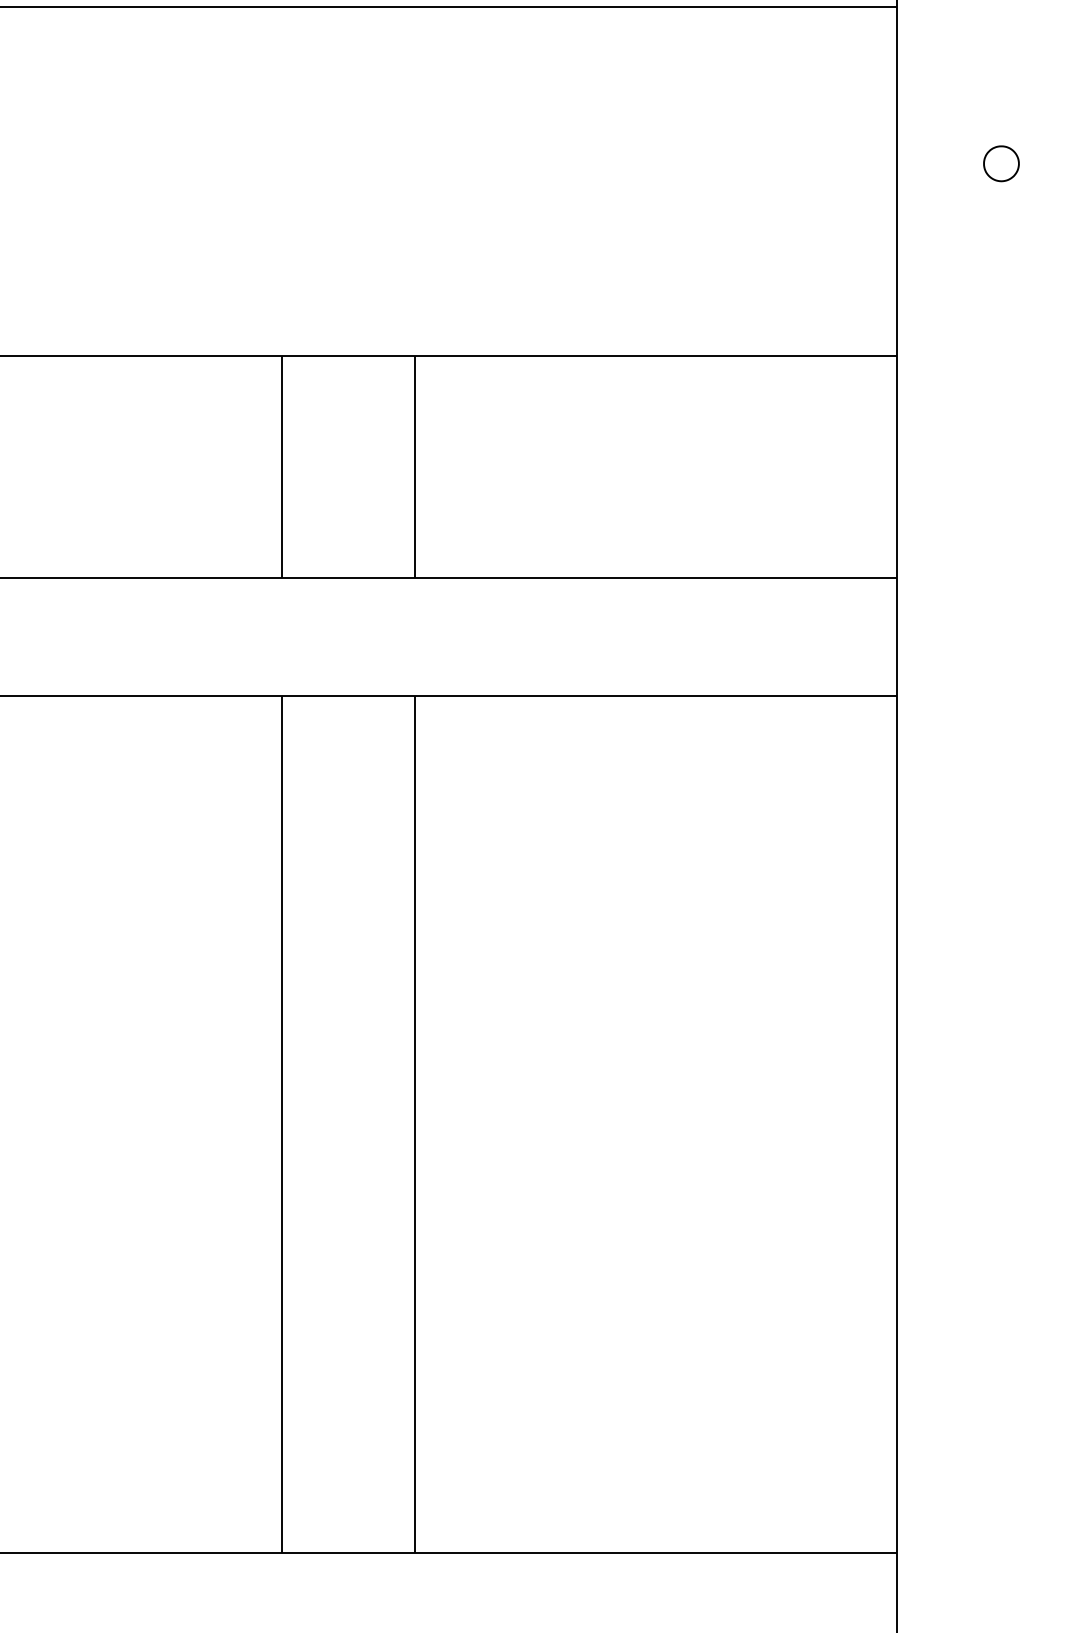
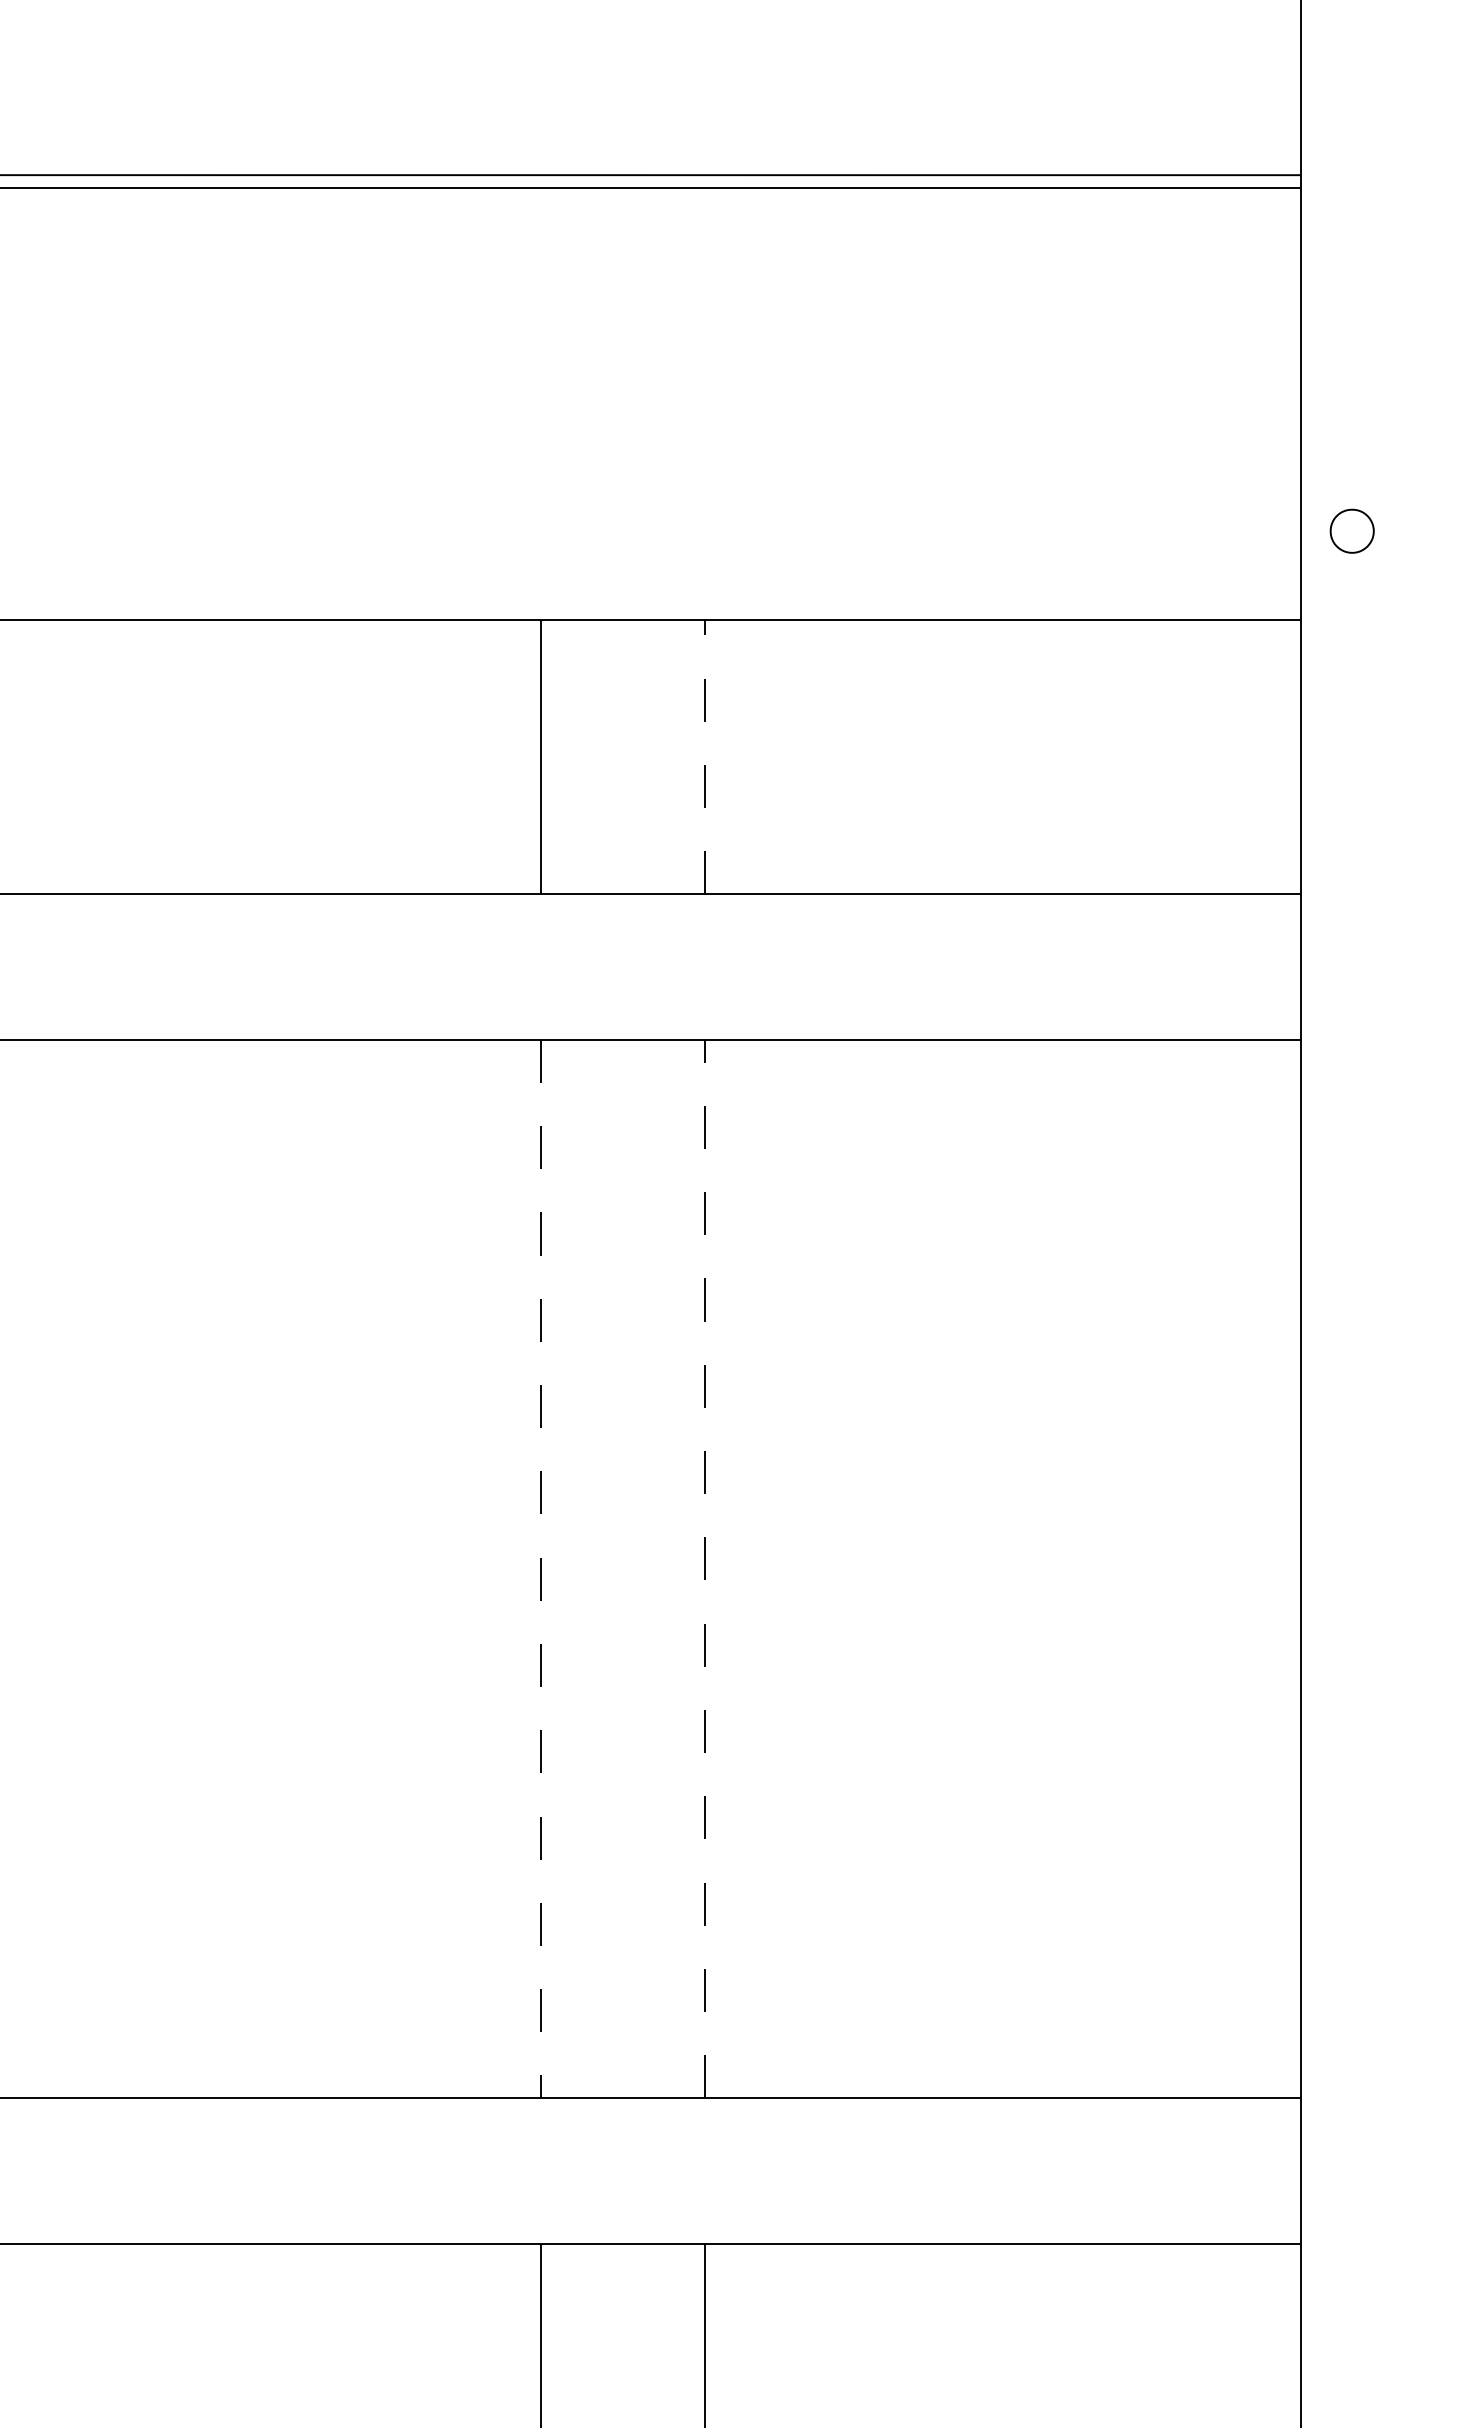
part: (1000, 163) -> (1351, 530), moved
line: (414, 466) -> (705, 756), solid -> dashed
line: (281, 1124) -> (541, 1569), solid -> dashed
line: (414, 1124) -> (705, 1568), solid -> dashed

